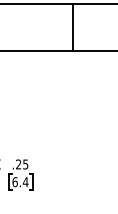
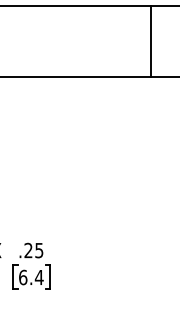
line: (73, 26) -> (151, 40), moved

